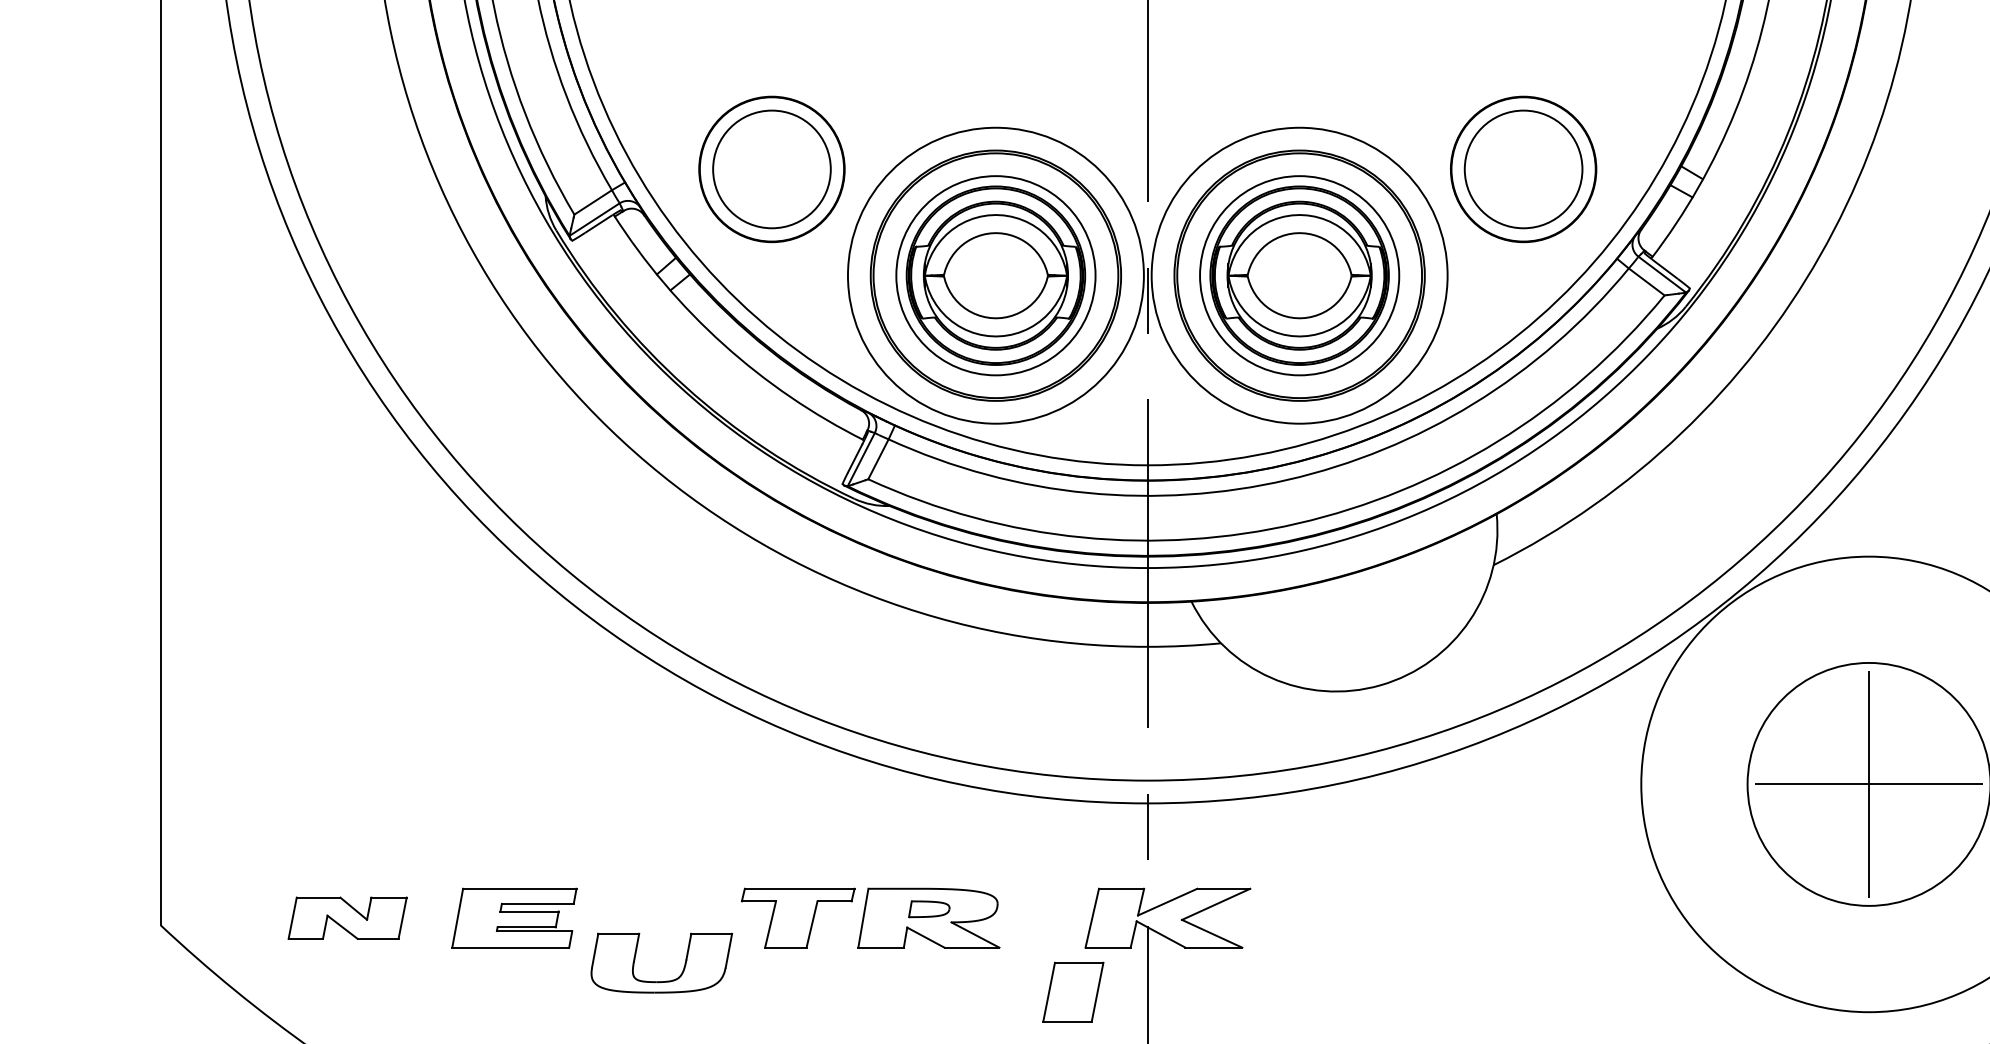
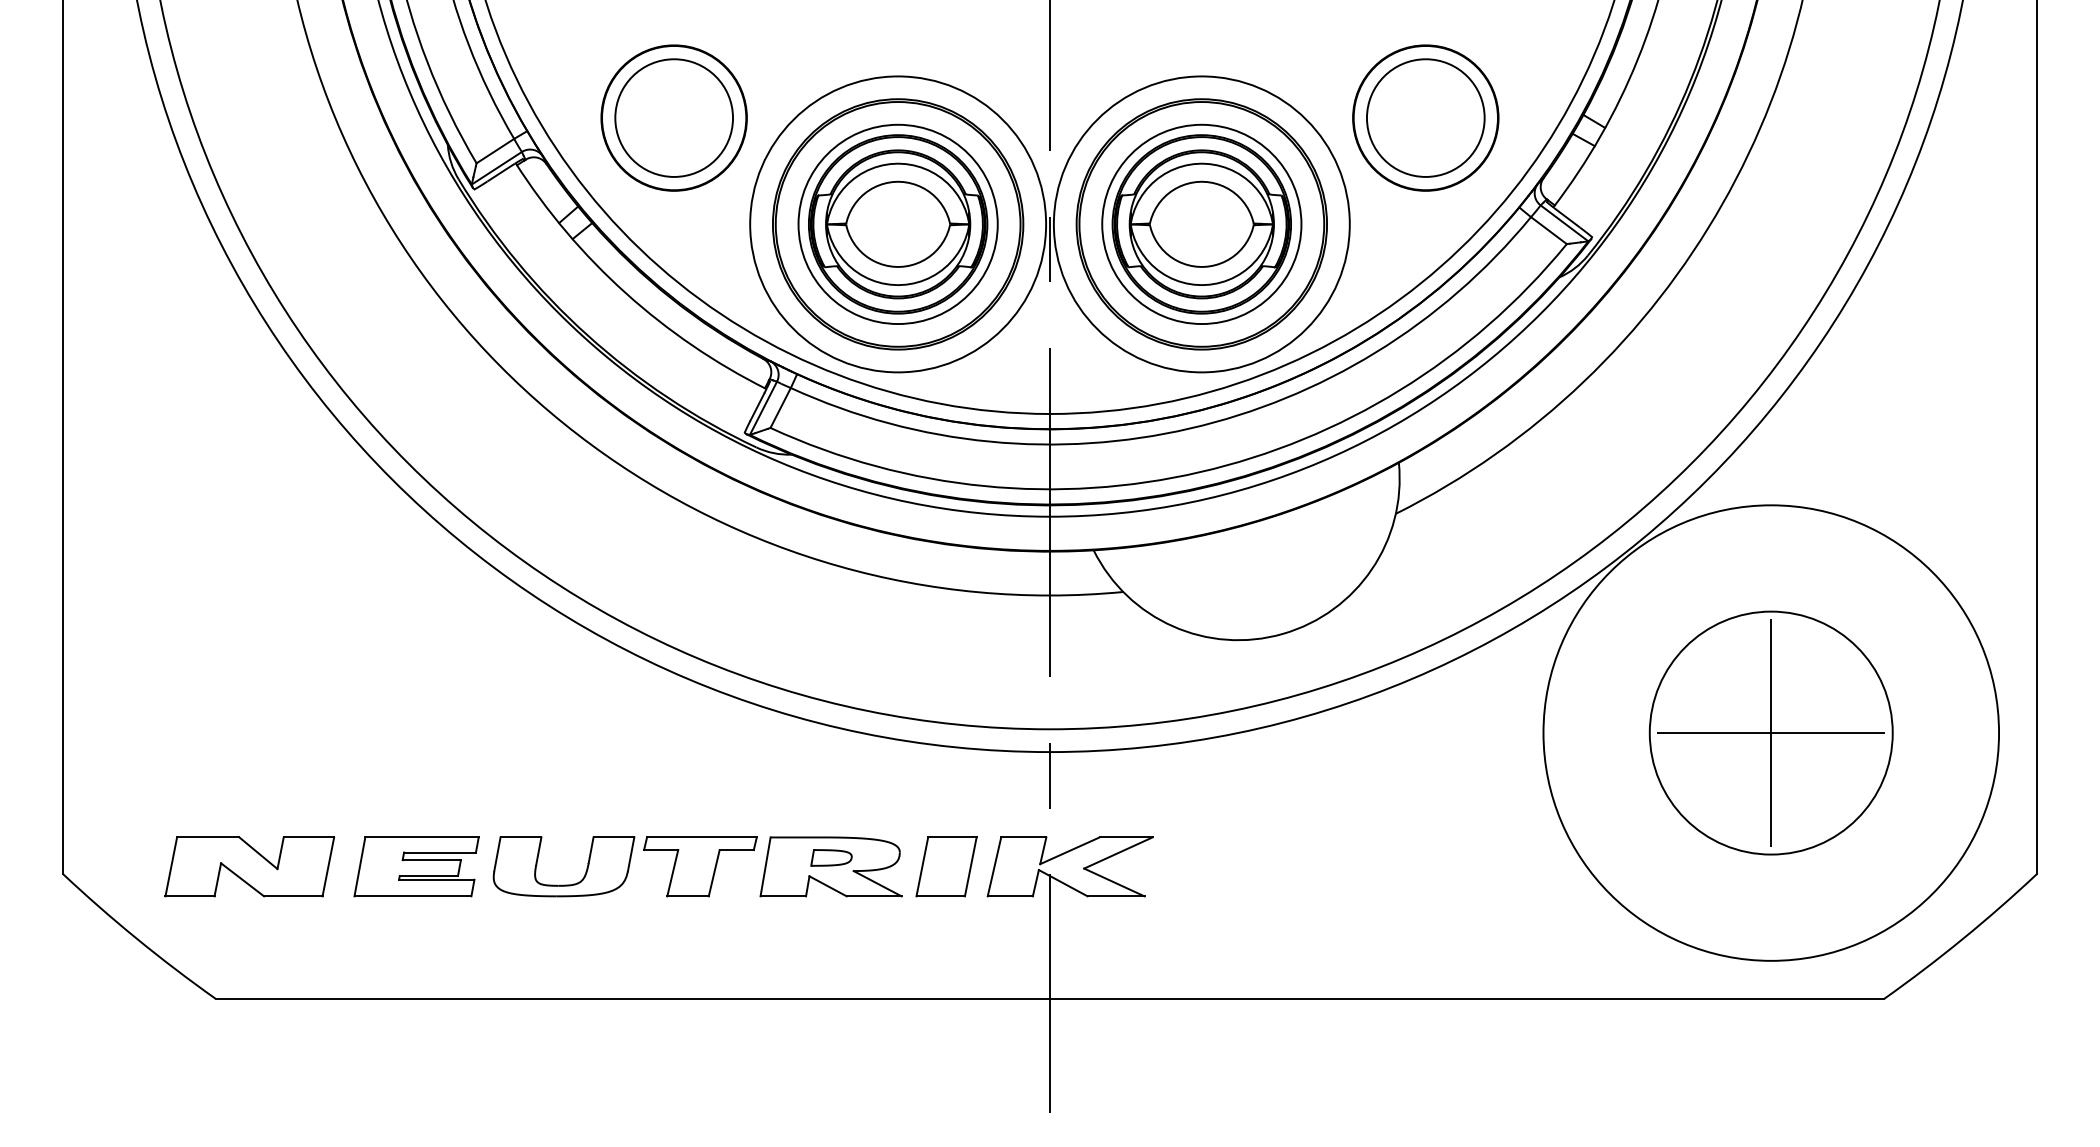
part: (347, 917) -> (249, 866), size x1.43
part: (661, 980) -> (563, 884), moved
part: (1073, 991) -> (946, 866), moved

